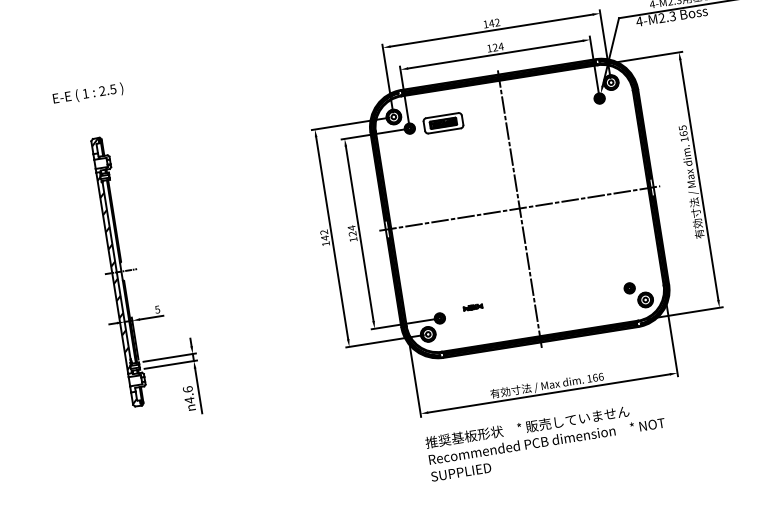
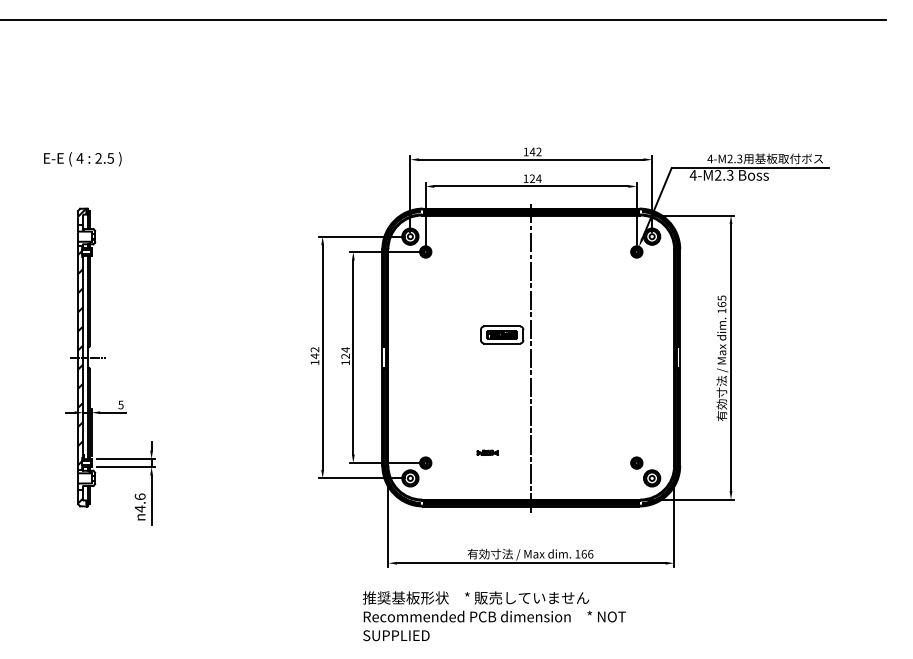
text: (85, 93) -> (79, 158), 1 -> 4
part: (443, 122) -> (502, 334), moved
line: (519, 208) -> (531, 357), removed
part: (472, 307) -> (487, 452), moved
text: (545, 441) -> (493, 616), moved

